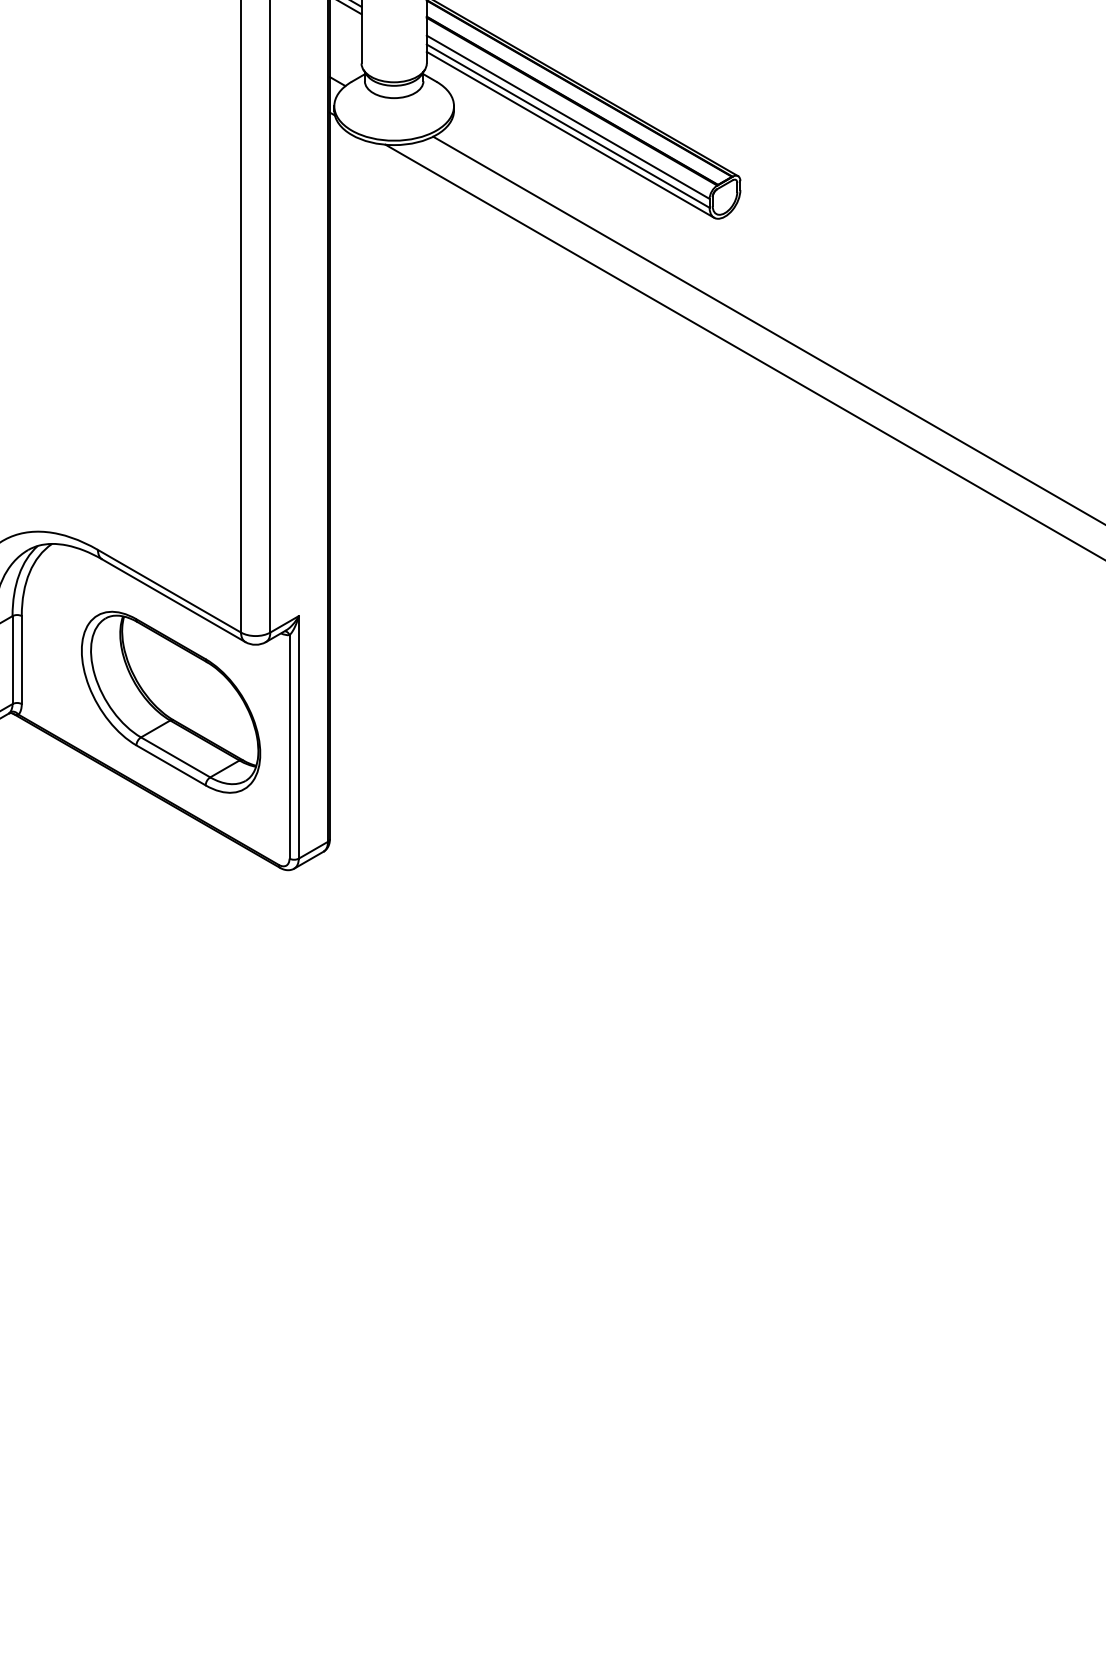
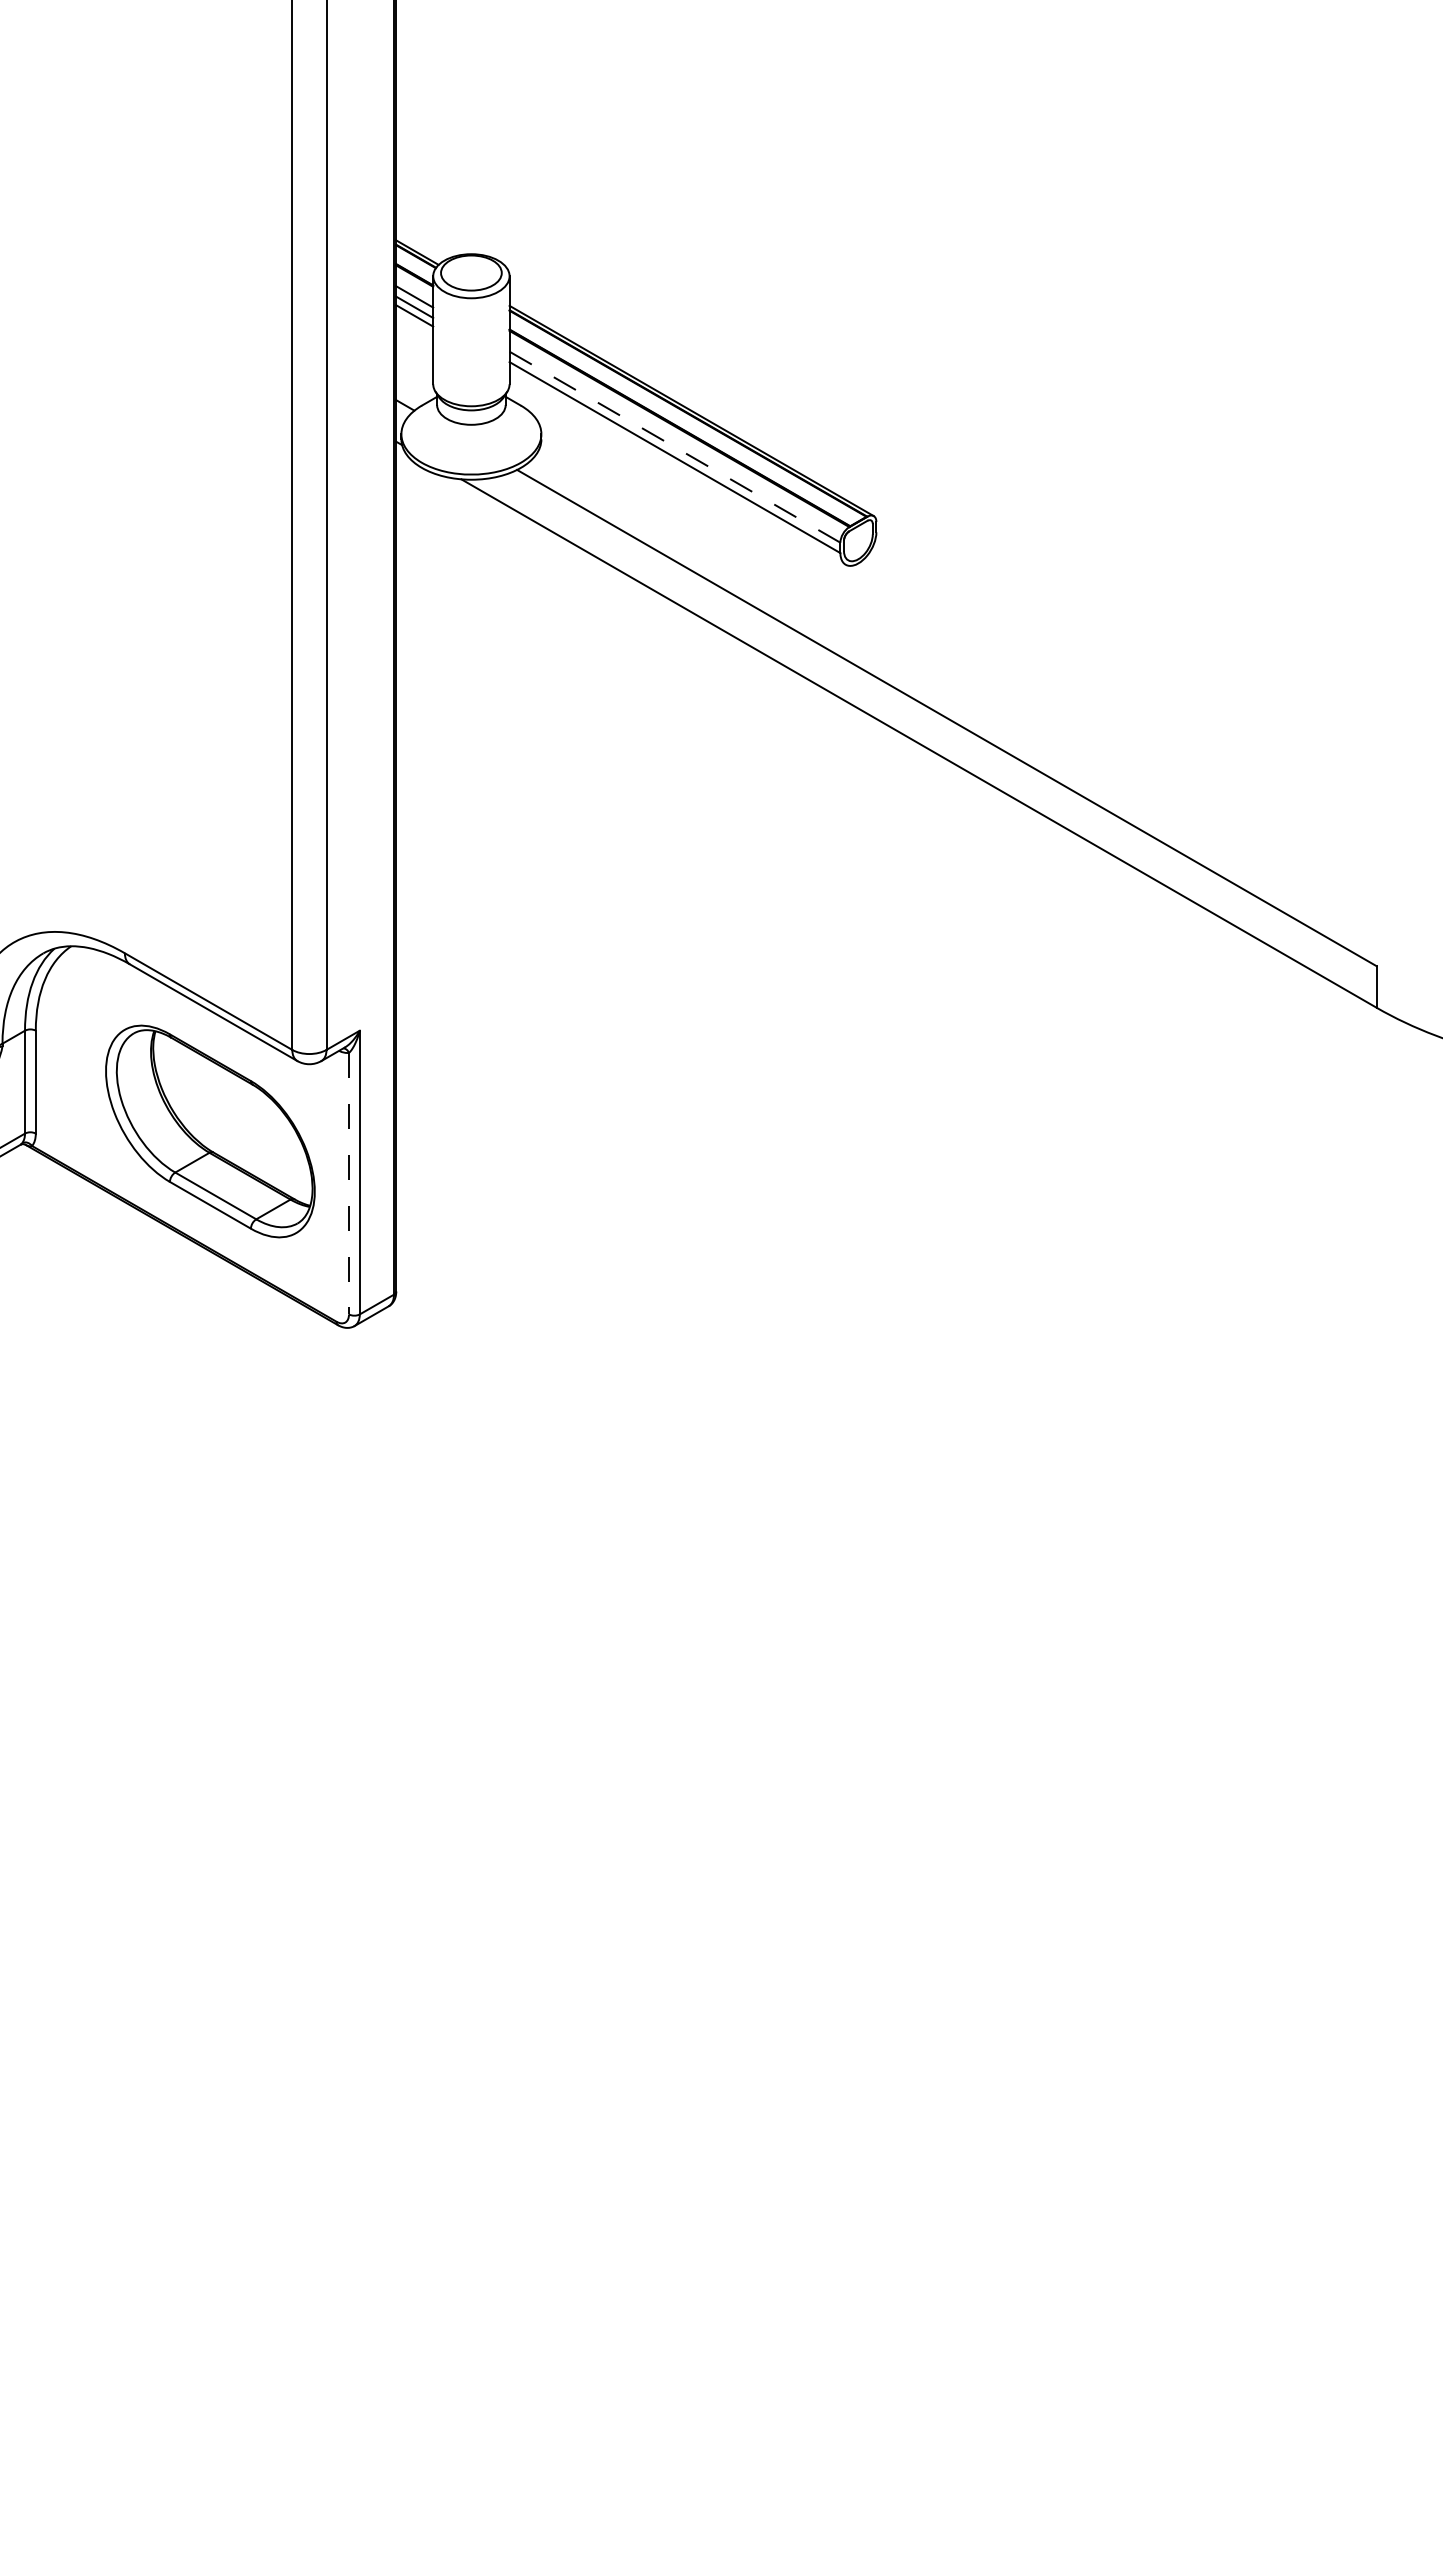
line: (568, 117) -> (675, 447), solid -> dashed
line: (570, 134) -> (677, 467), removed
line: (289, 746) -> (349, 1183), solid -> dashed

